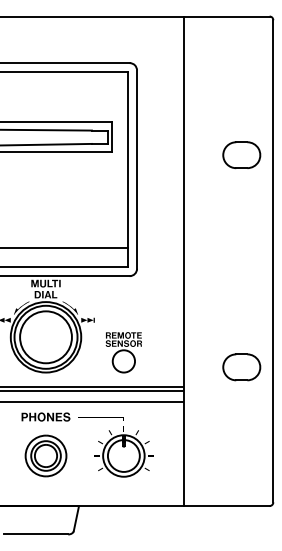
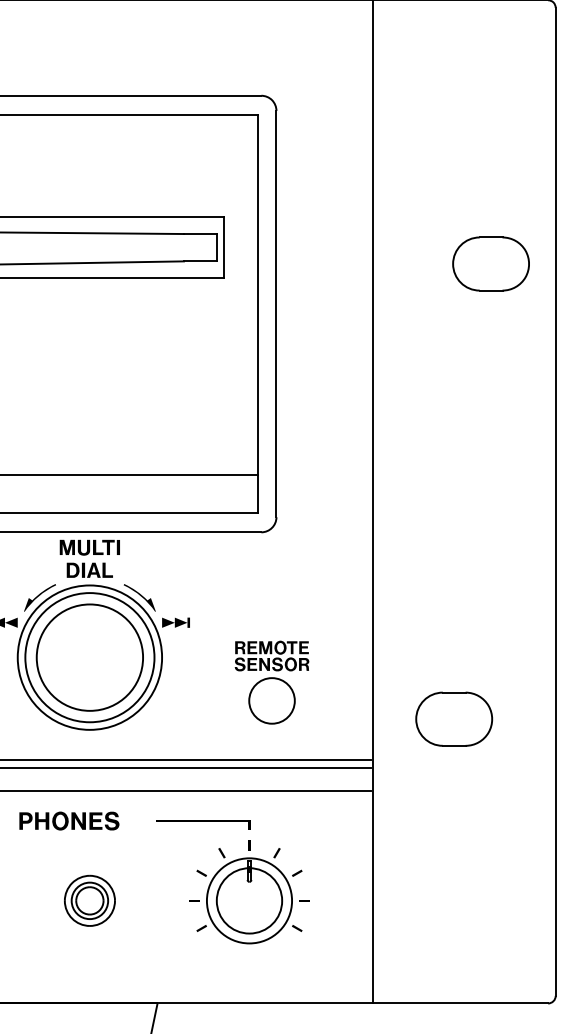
part: (241, 154) -> (490, 262), moved
part: (123, 352) -> (271, 682), moved
part: (241, 367) -> (453, 719), moved
part: (45, 416) -> (68, 819), moved
part: (45, 455) -> (88, 899), size x0.6

